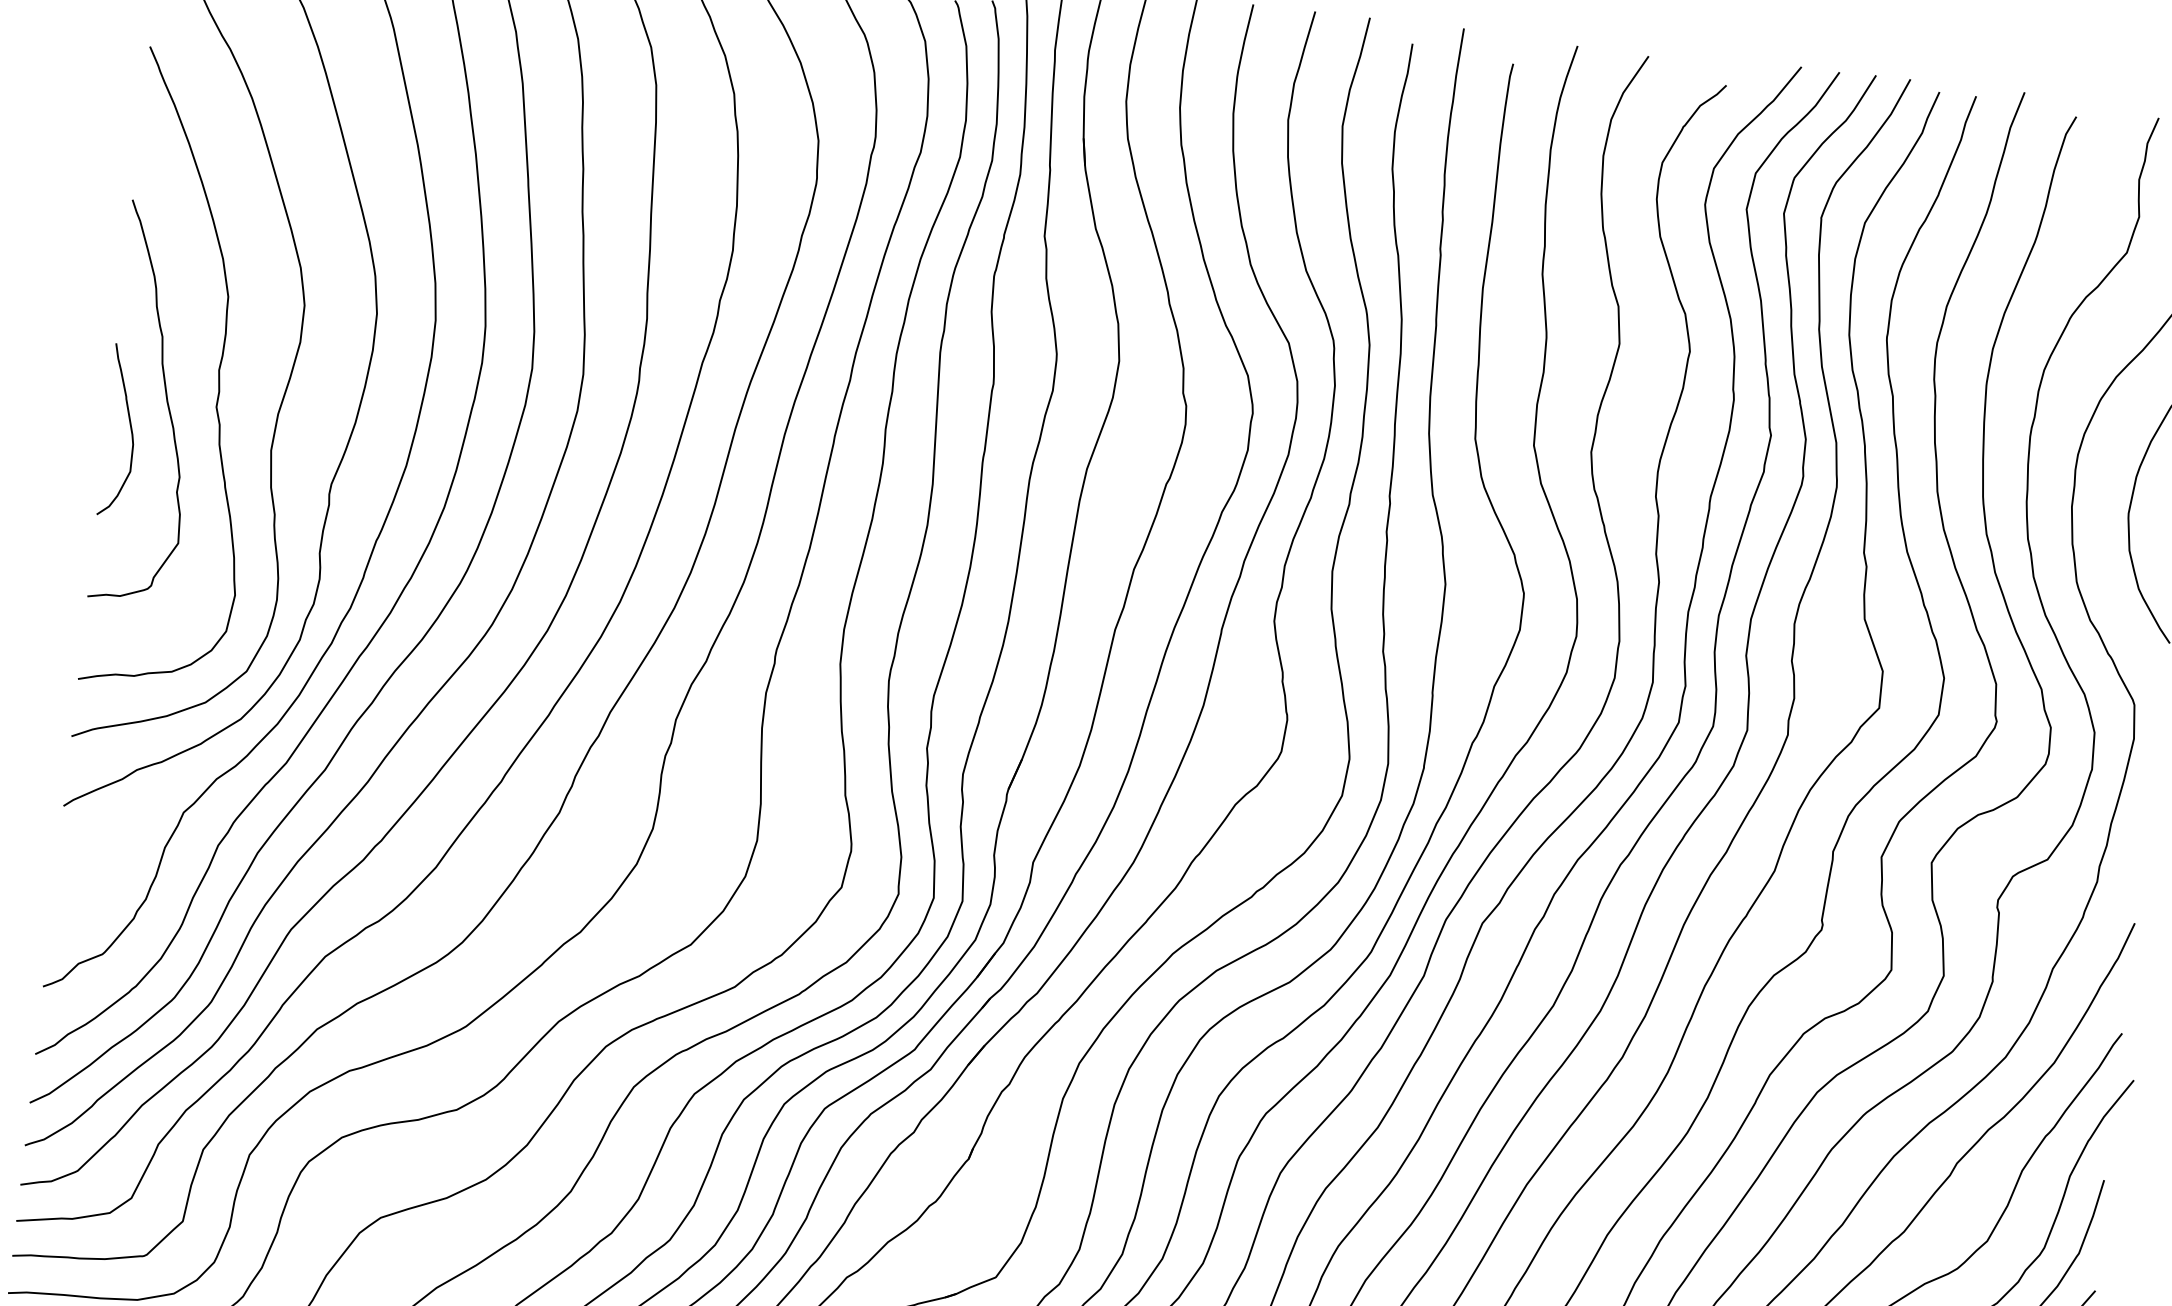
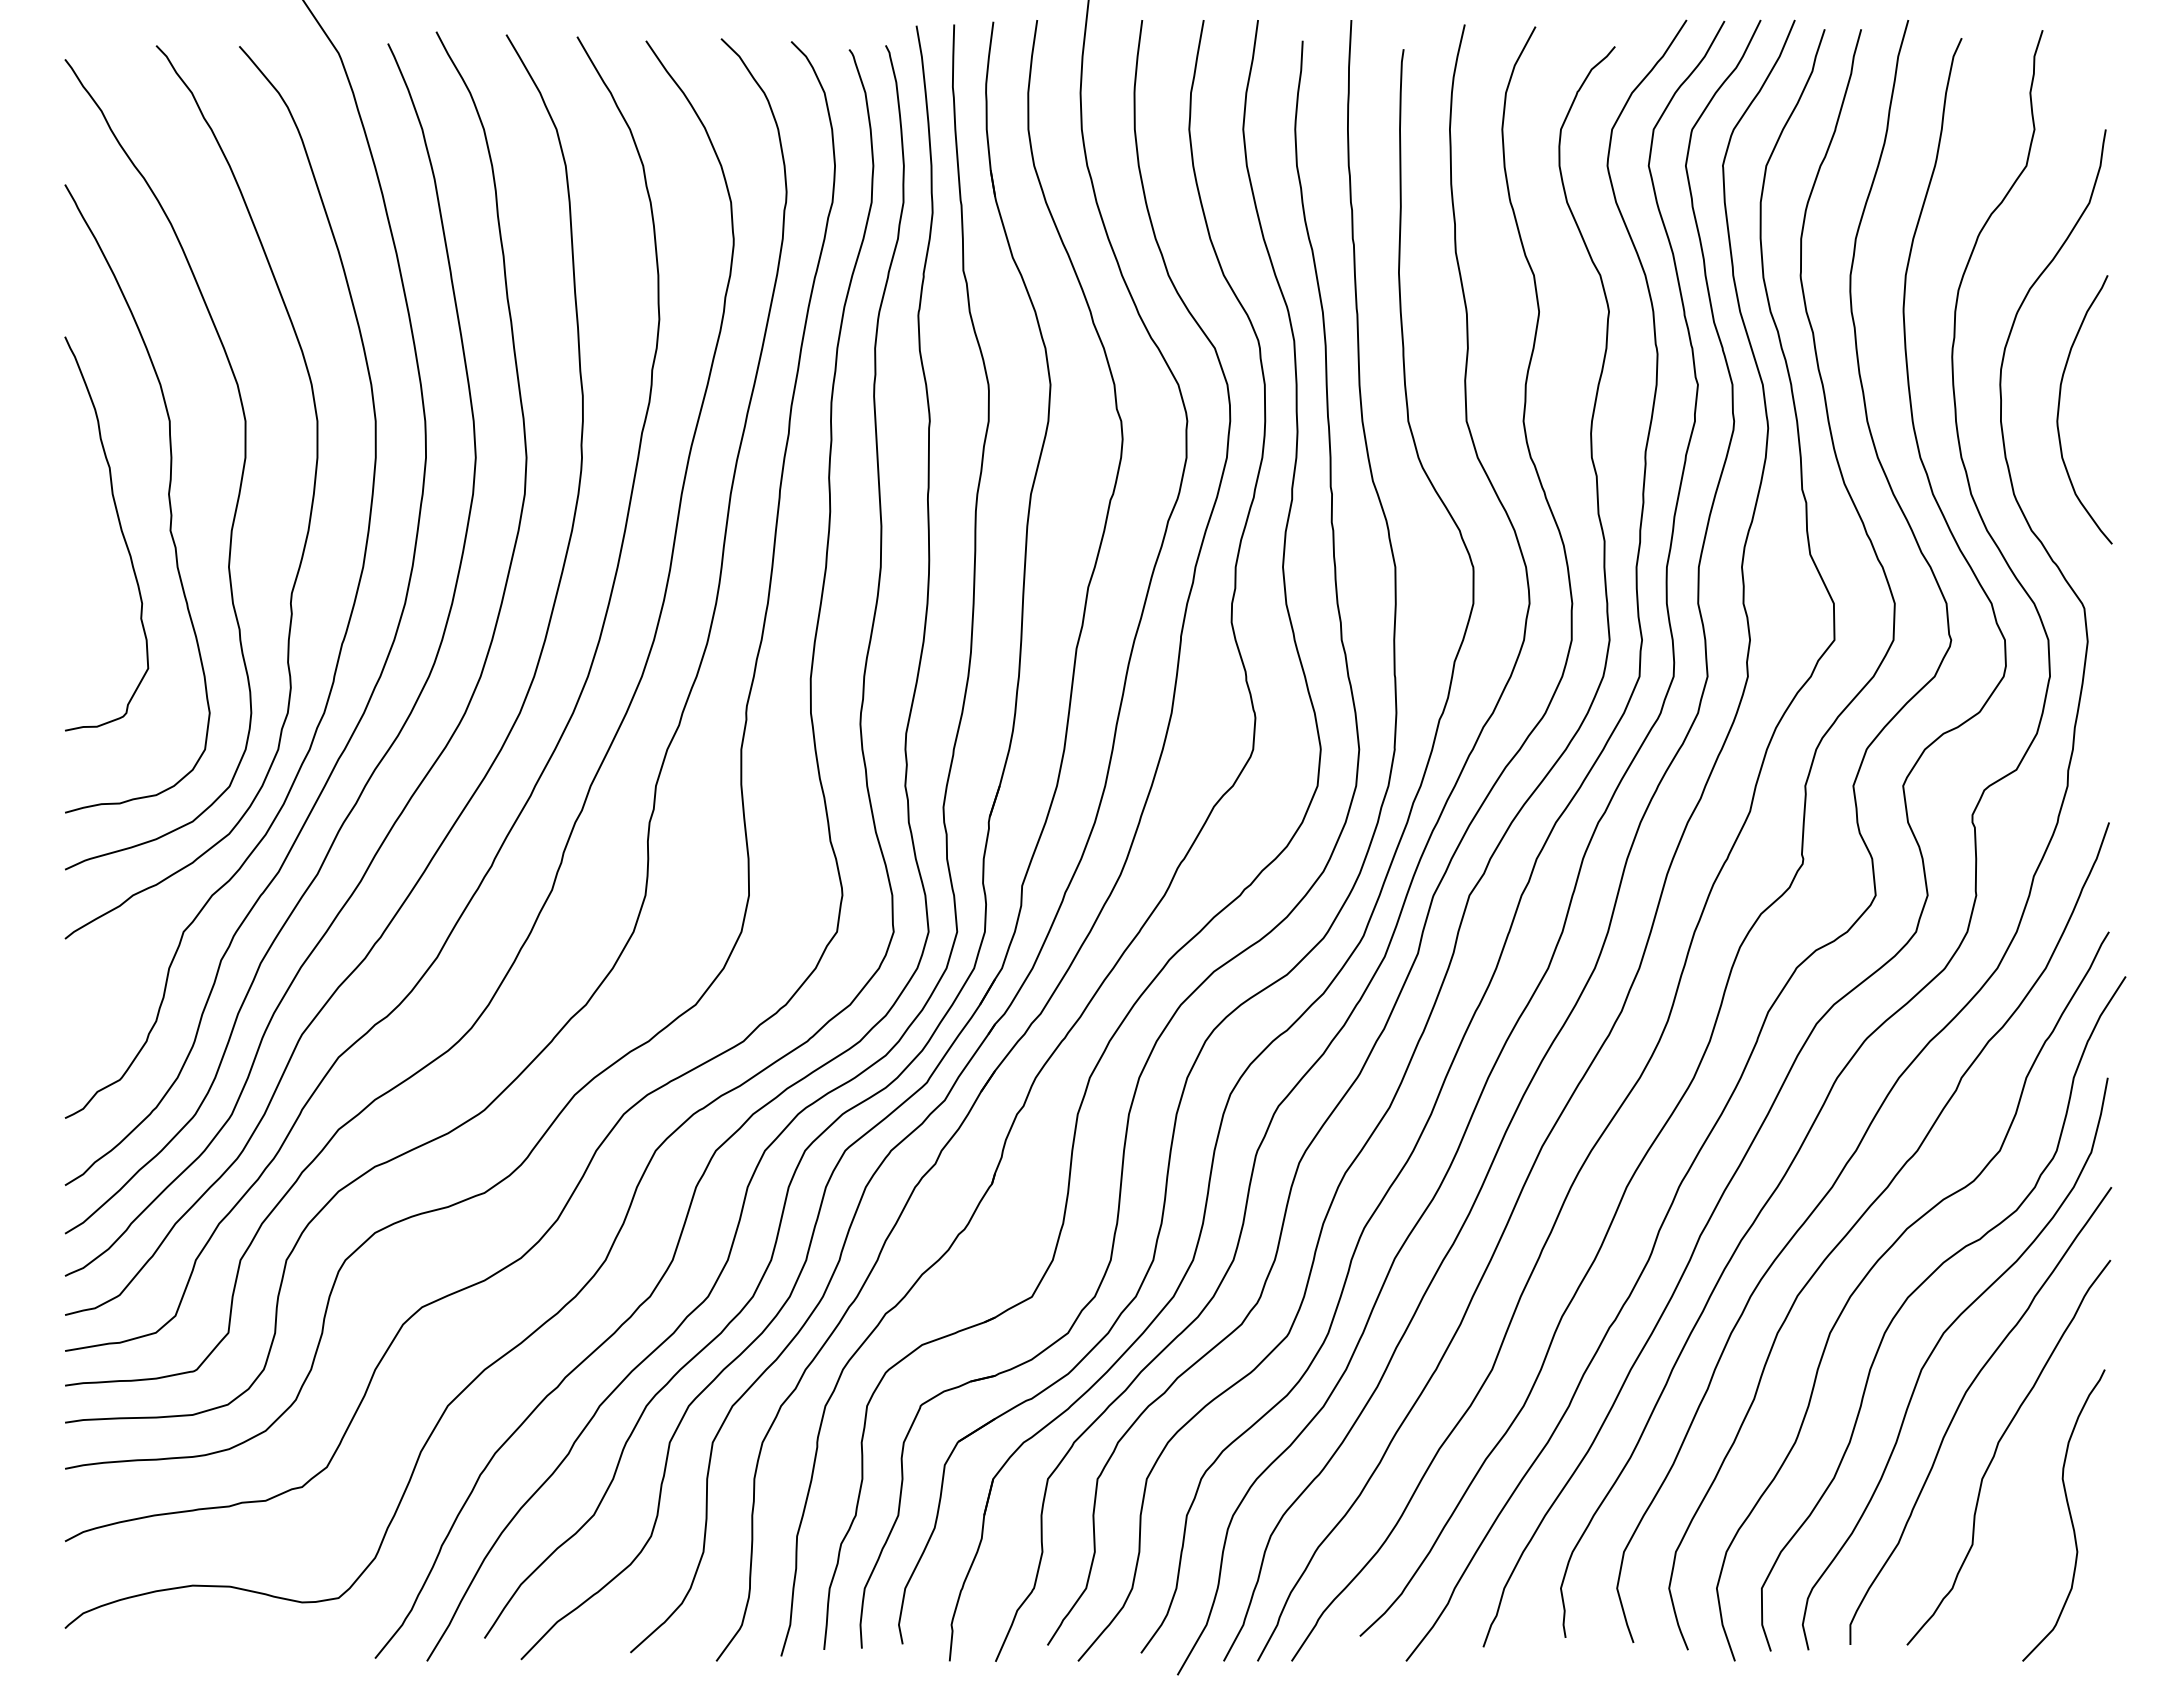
curve: (130, 429) -> (88, 562), removed

